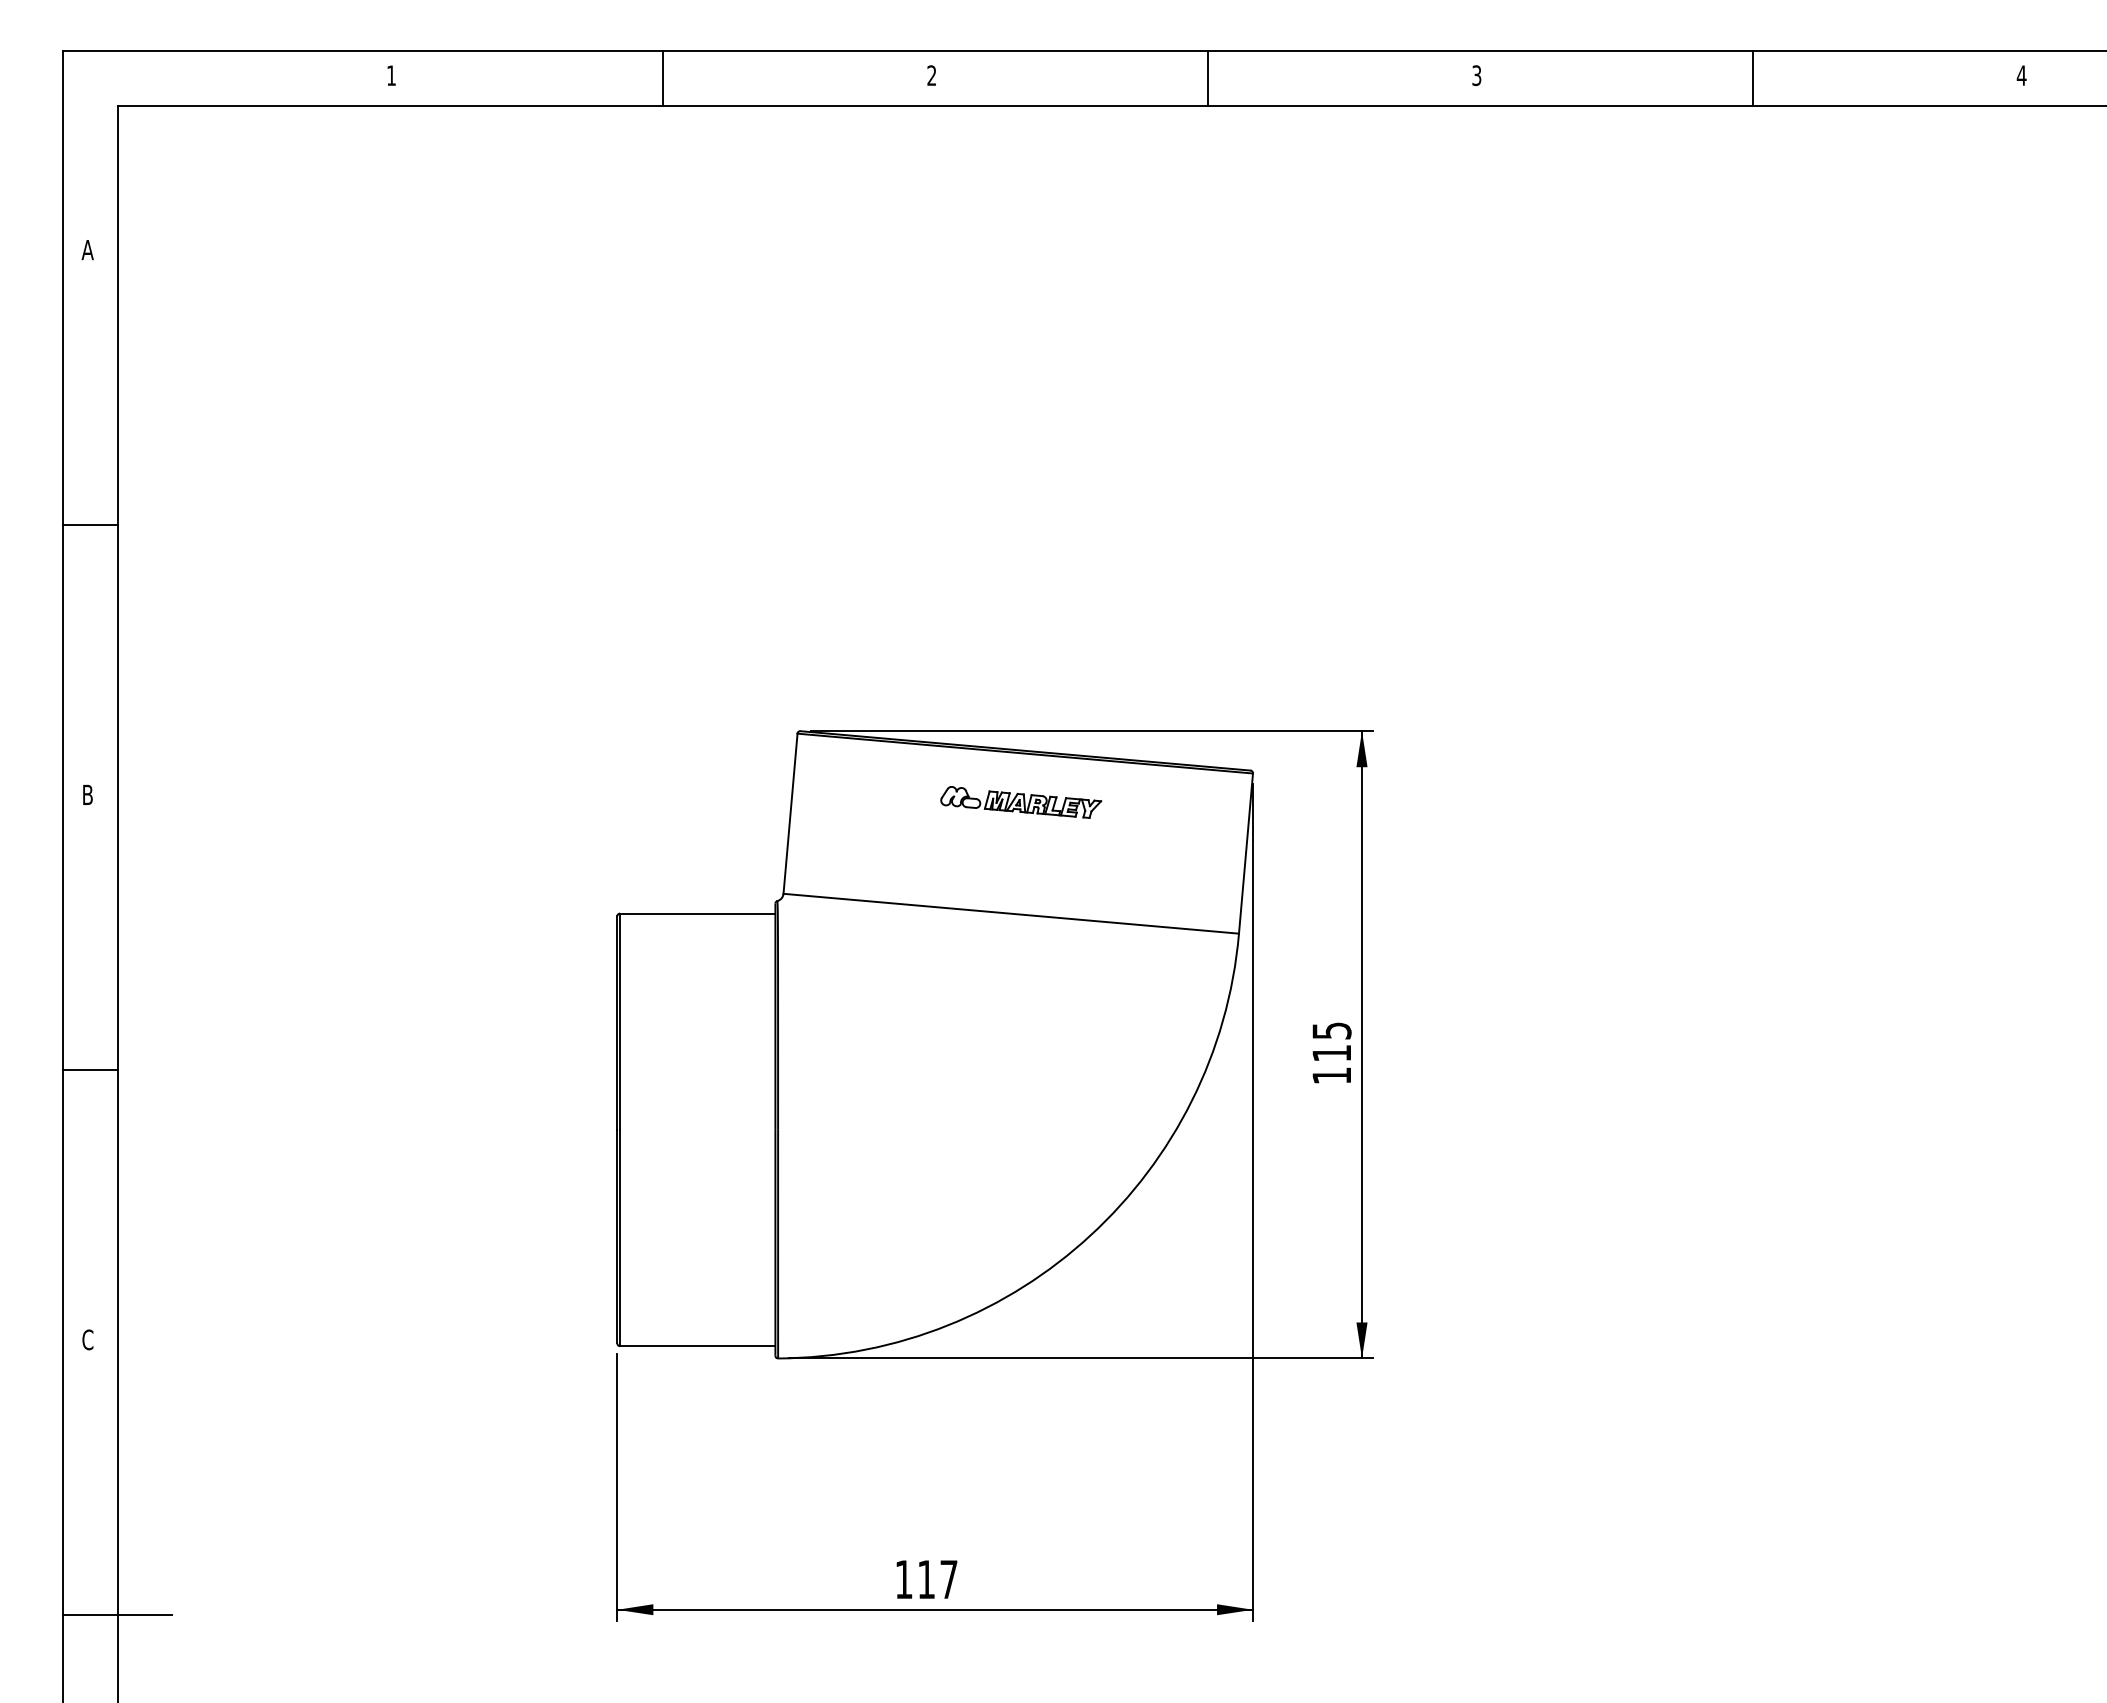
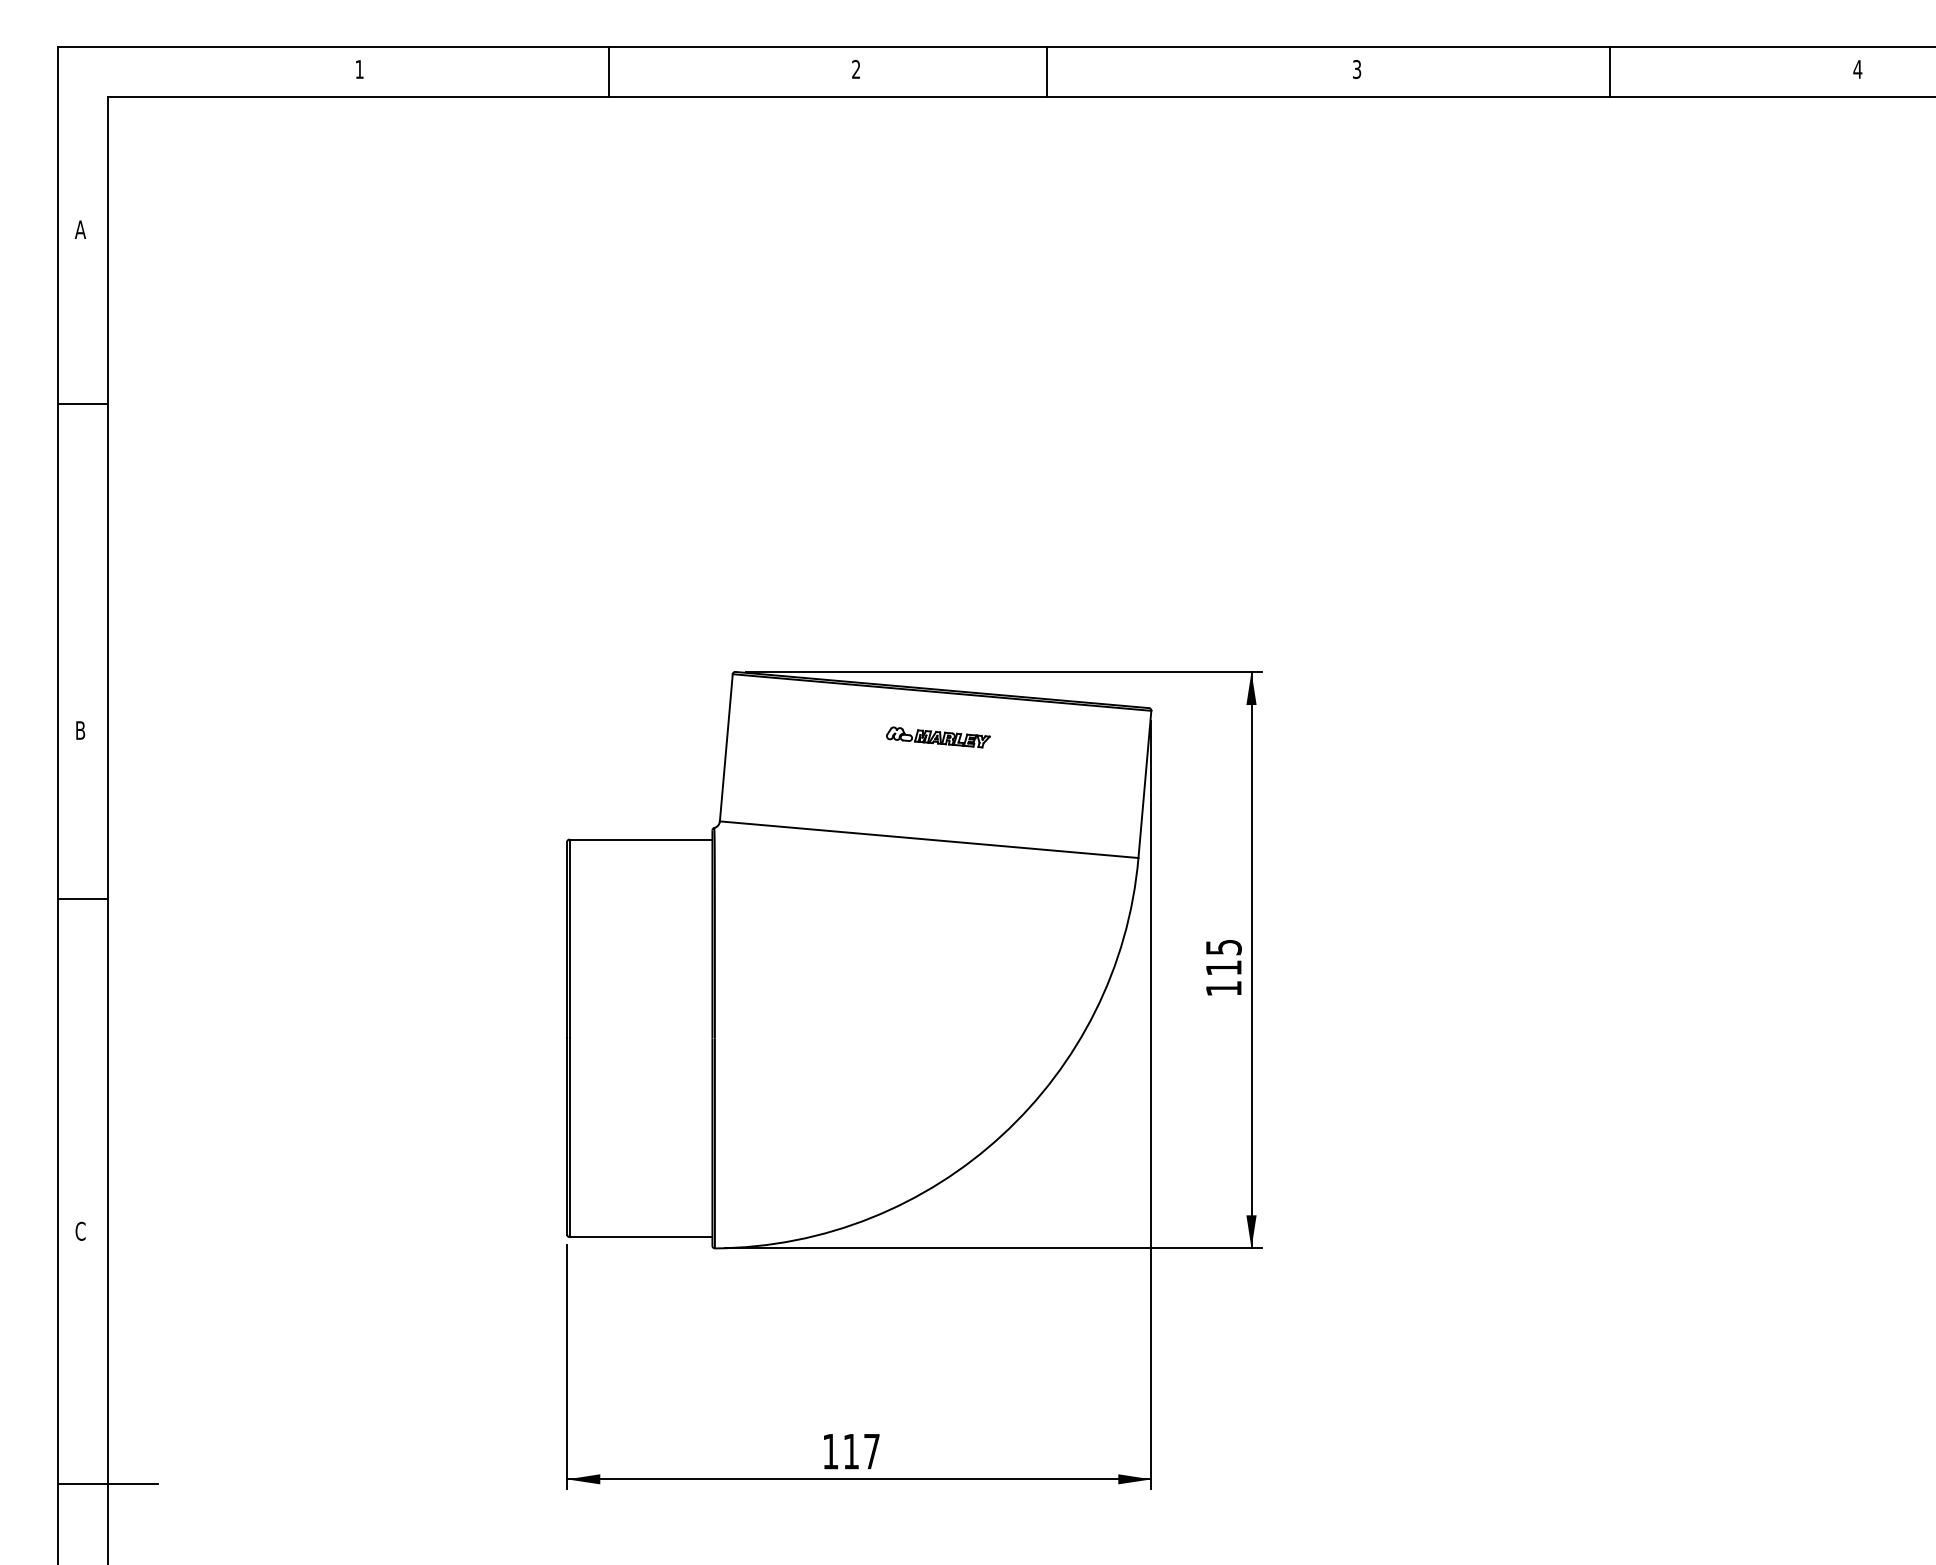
line: (1207, 78) -> (1047, 72), moved
line: (90, 525) -> (83, 404), moved
part: (1021, 802) -> (938, 737), size x0.7
line: (90, 1070) -> (83, 899), moved

